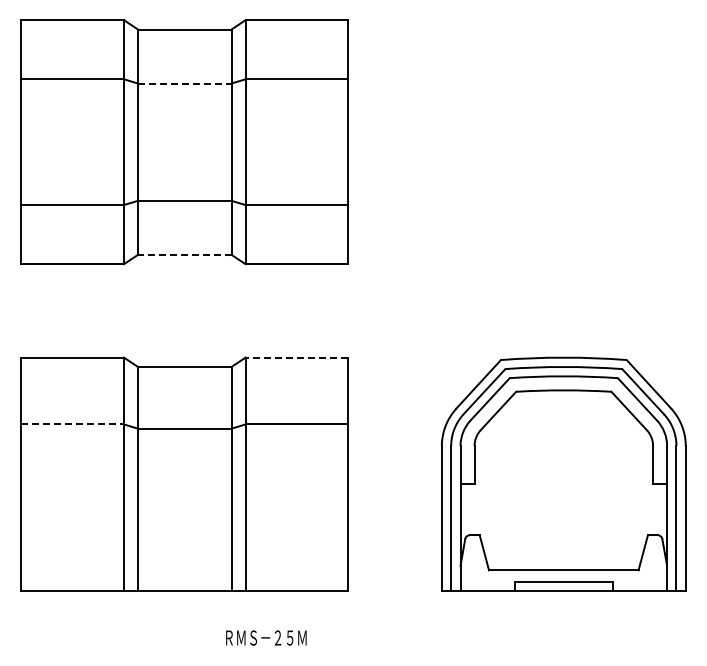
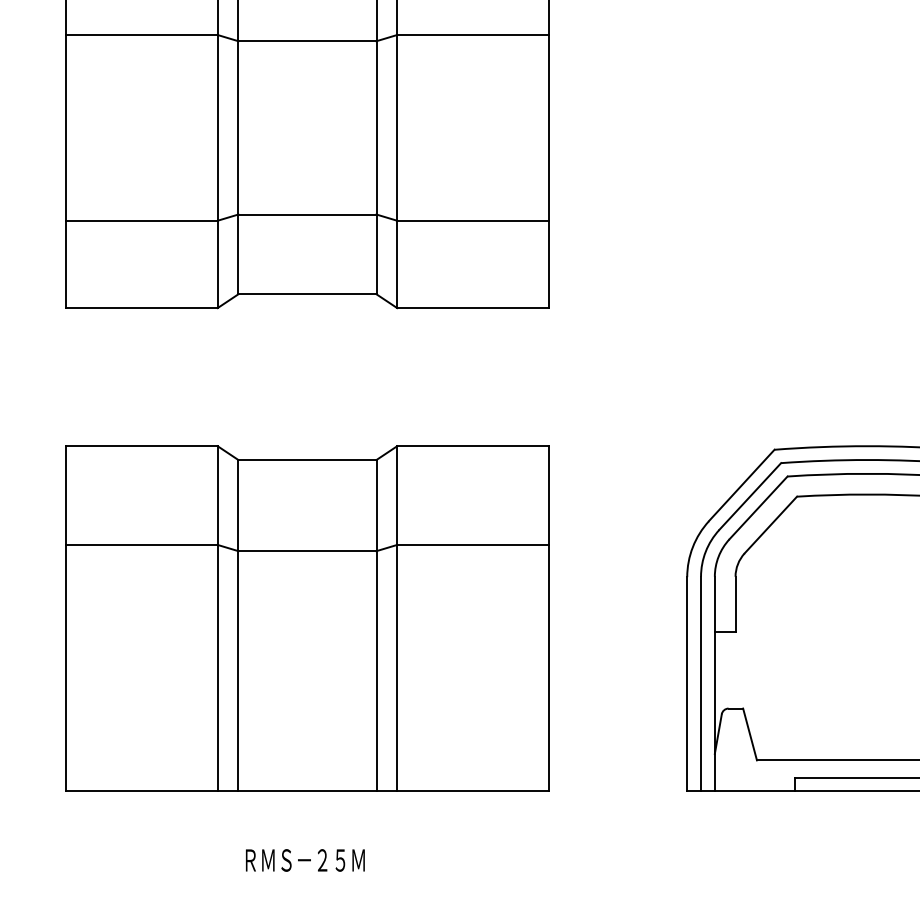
line: (184, 83) -> (307, 41), dashed -> solid
line: (184, 254) -> (307, 293), dashed -> solid
line: (296, 357) -> (472, 445), dashed -> solid
line: (73, 424) -> (143, 544), dashed -> solid
text: (266, 637) -> (305, 859), moved

